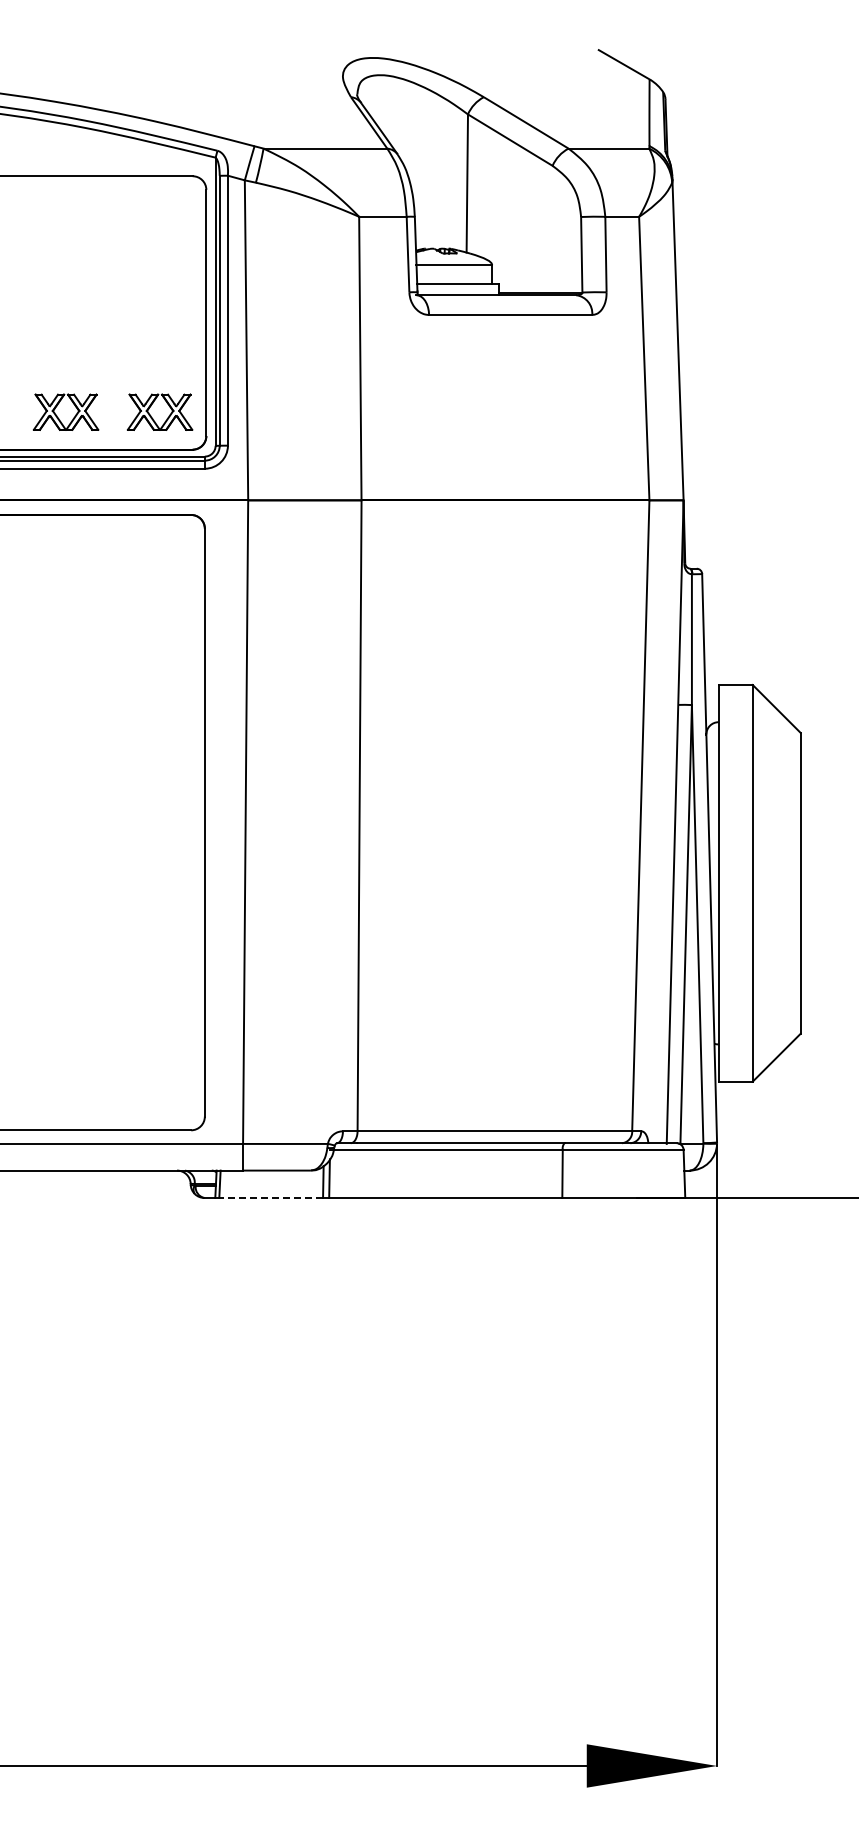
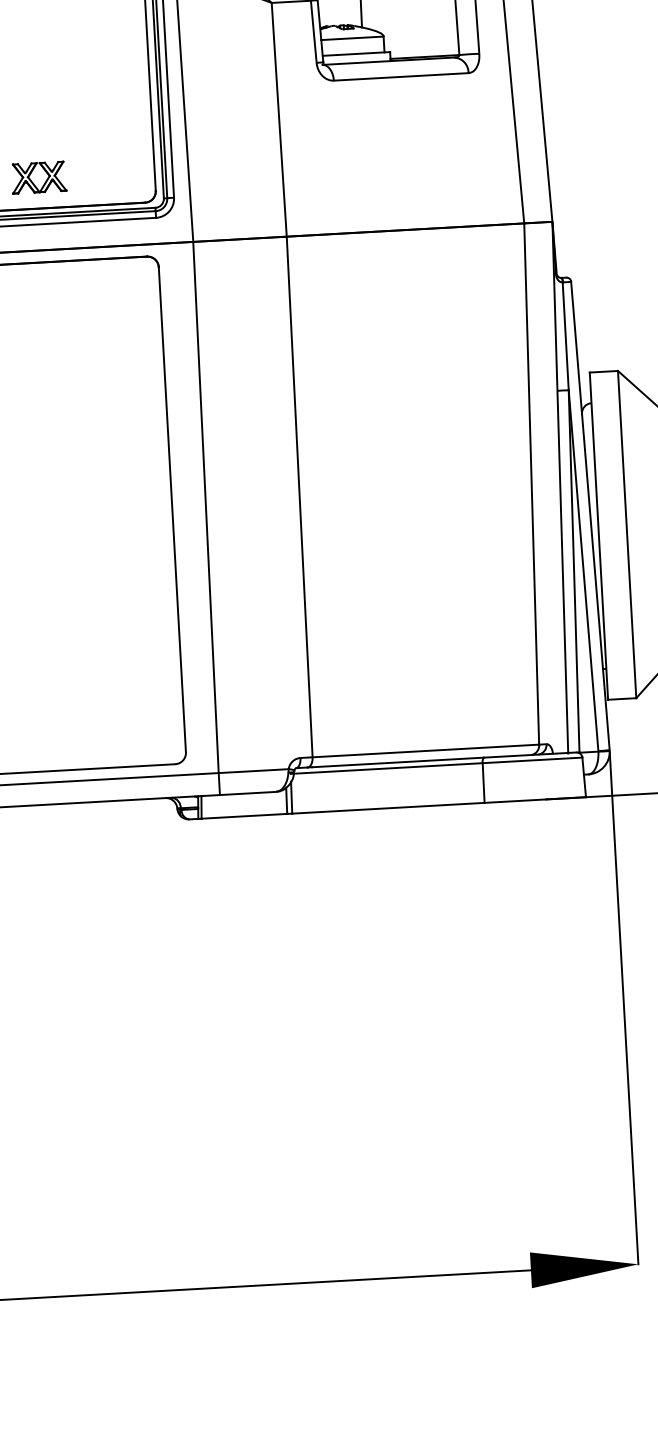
part: (151, 415) -> (109, 176), removed
line: (271, 1197) -> (244, 815), dashed -> solid

